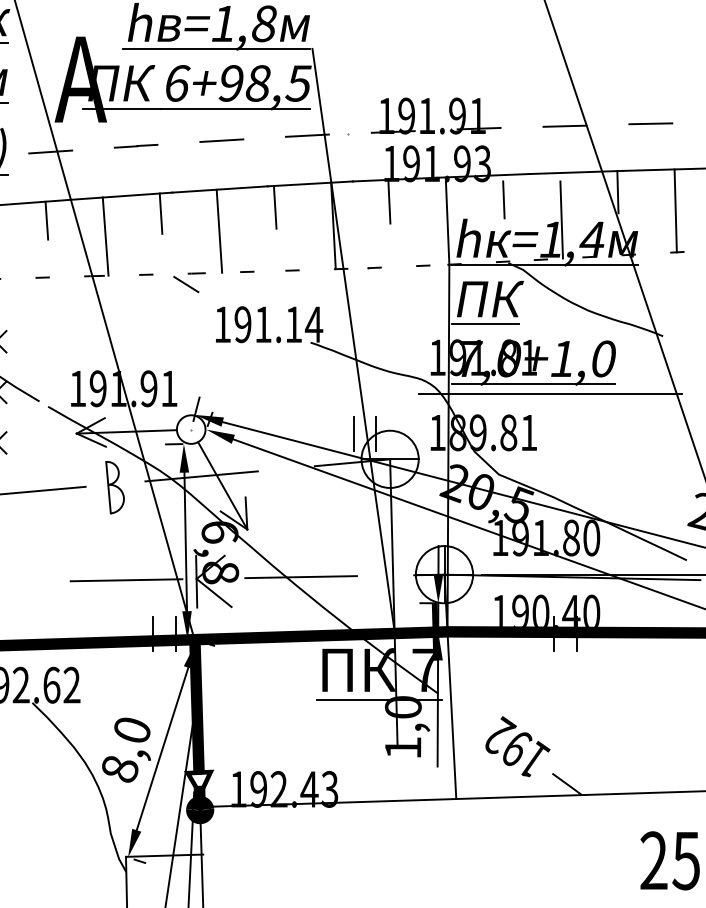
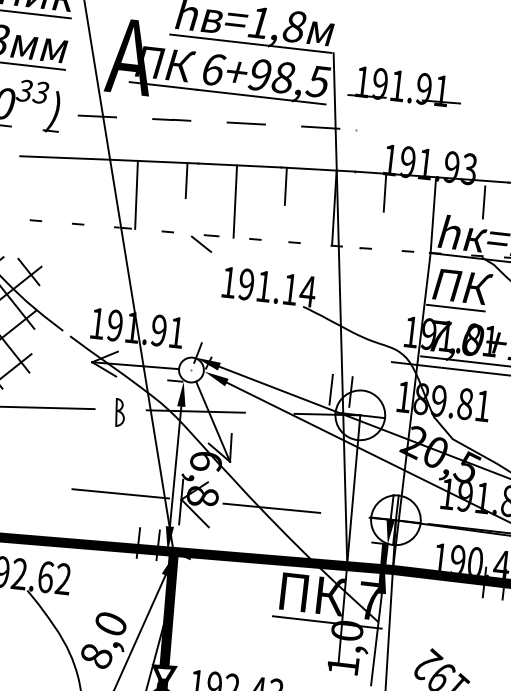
part: (435, 115) -> (405, 86), moved
line: (46, 220) -> (87, 175), removed
part: (114, 487) -> (119, 412), size x0.6

